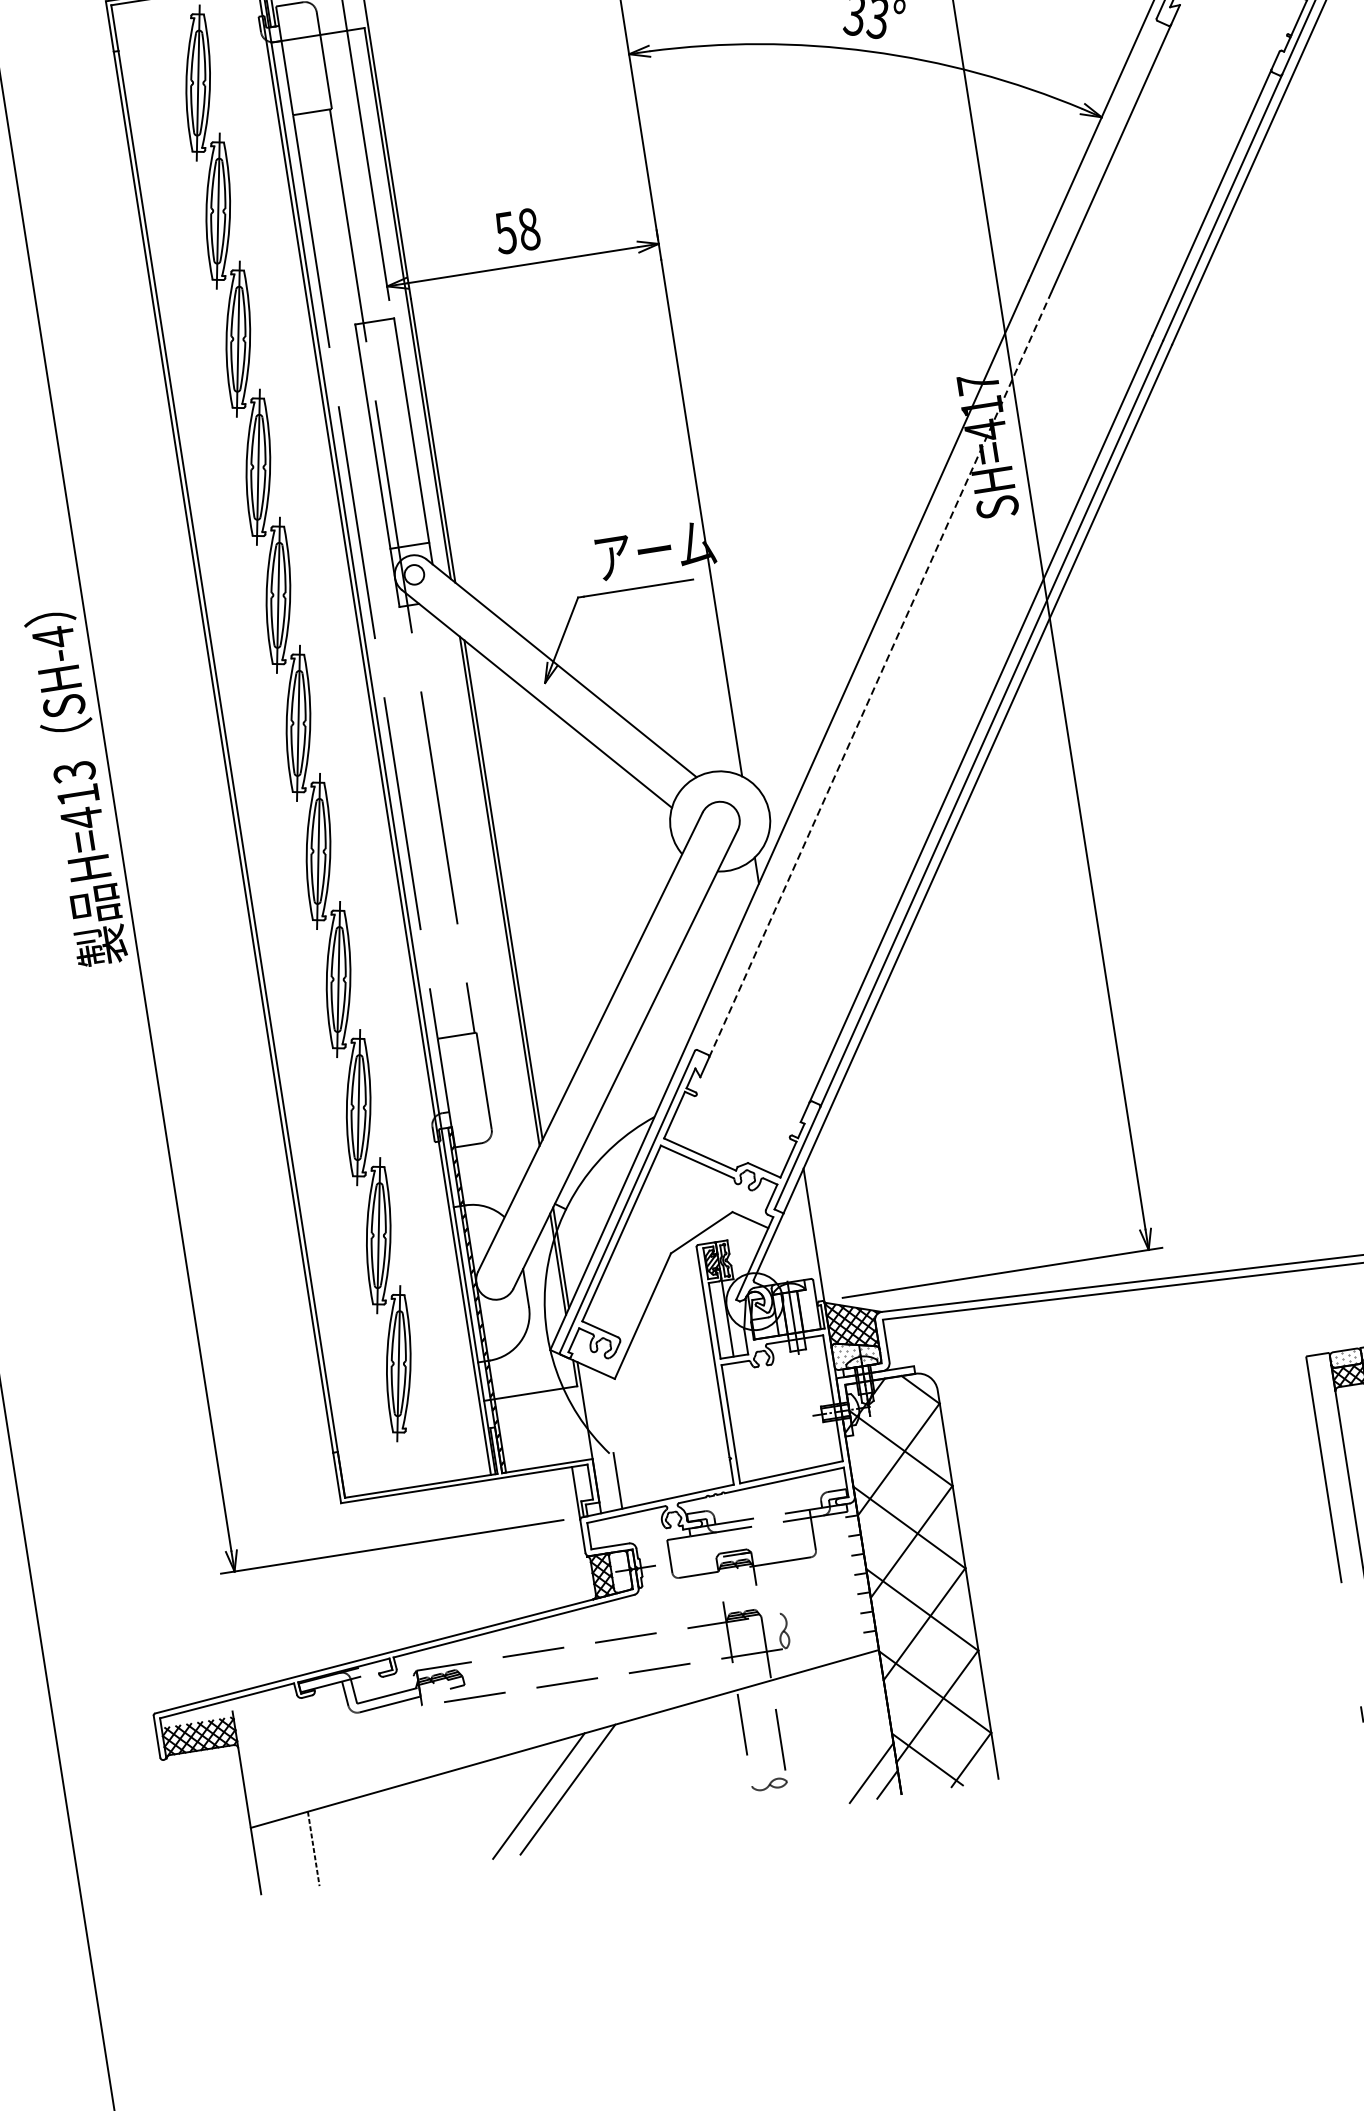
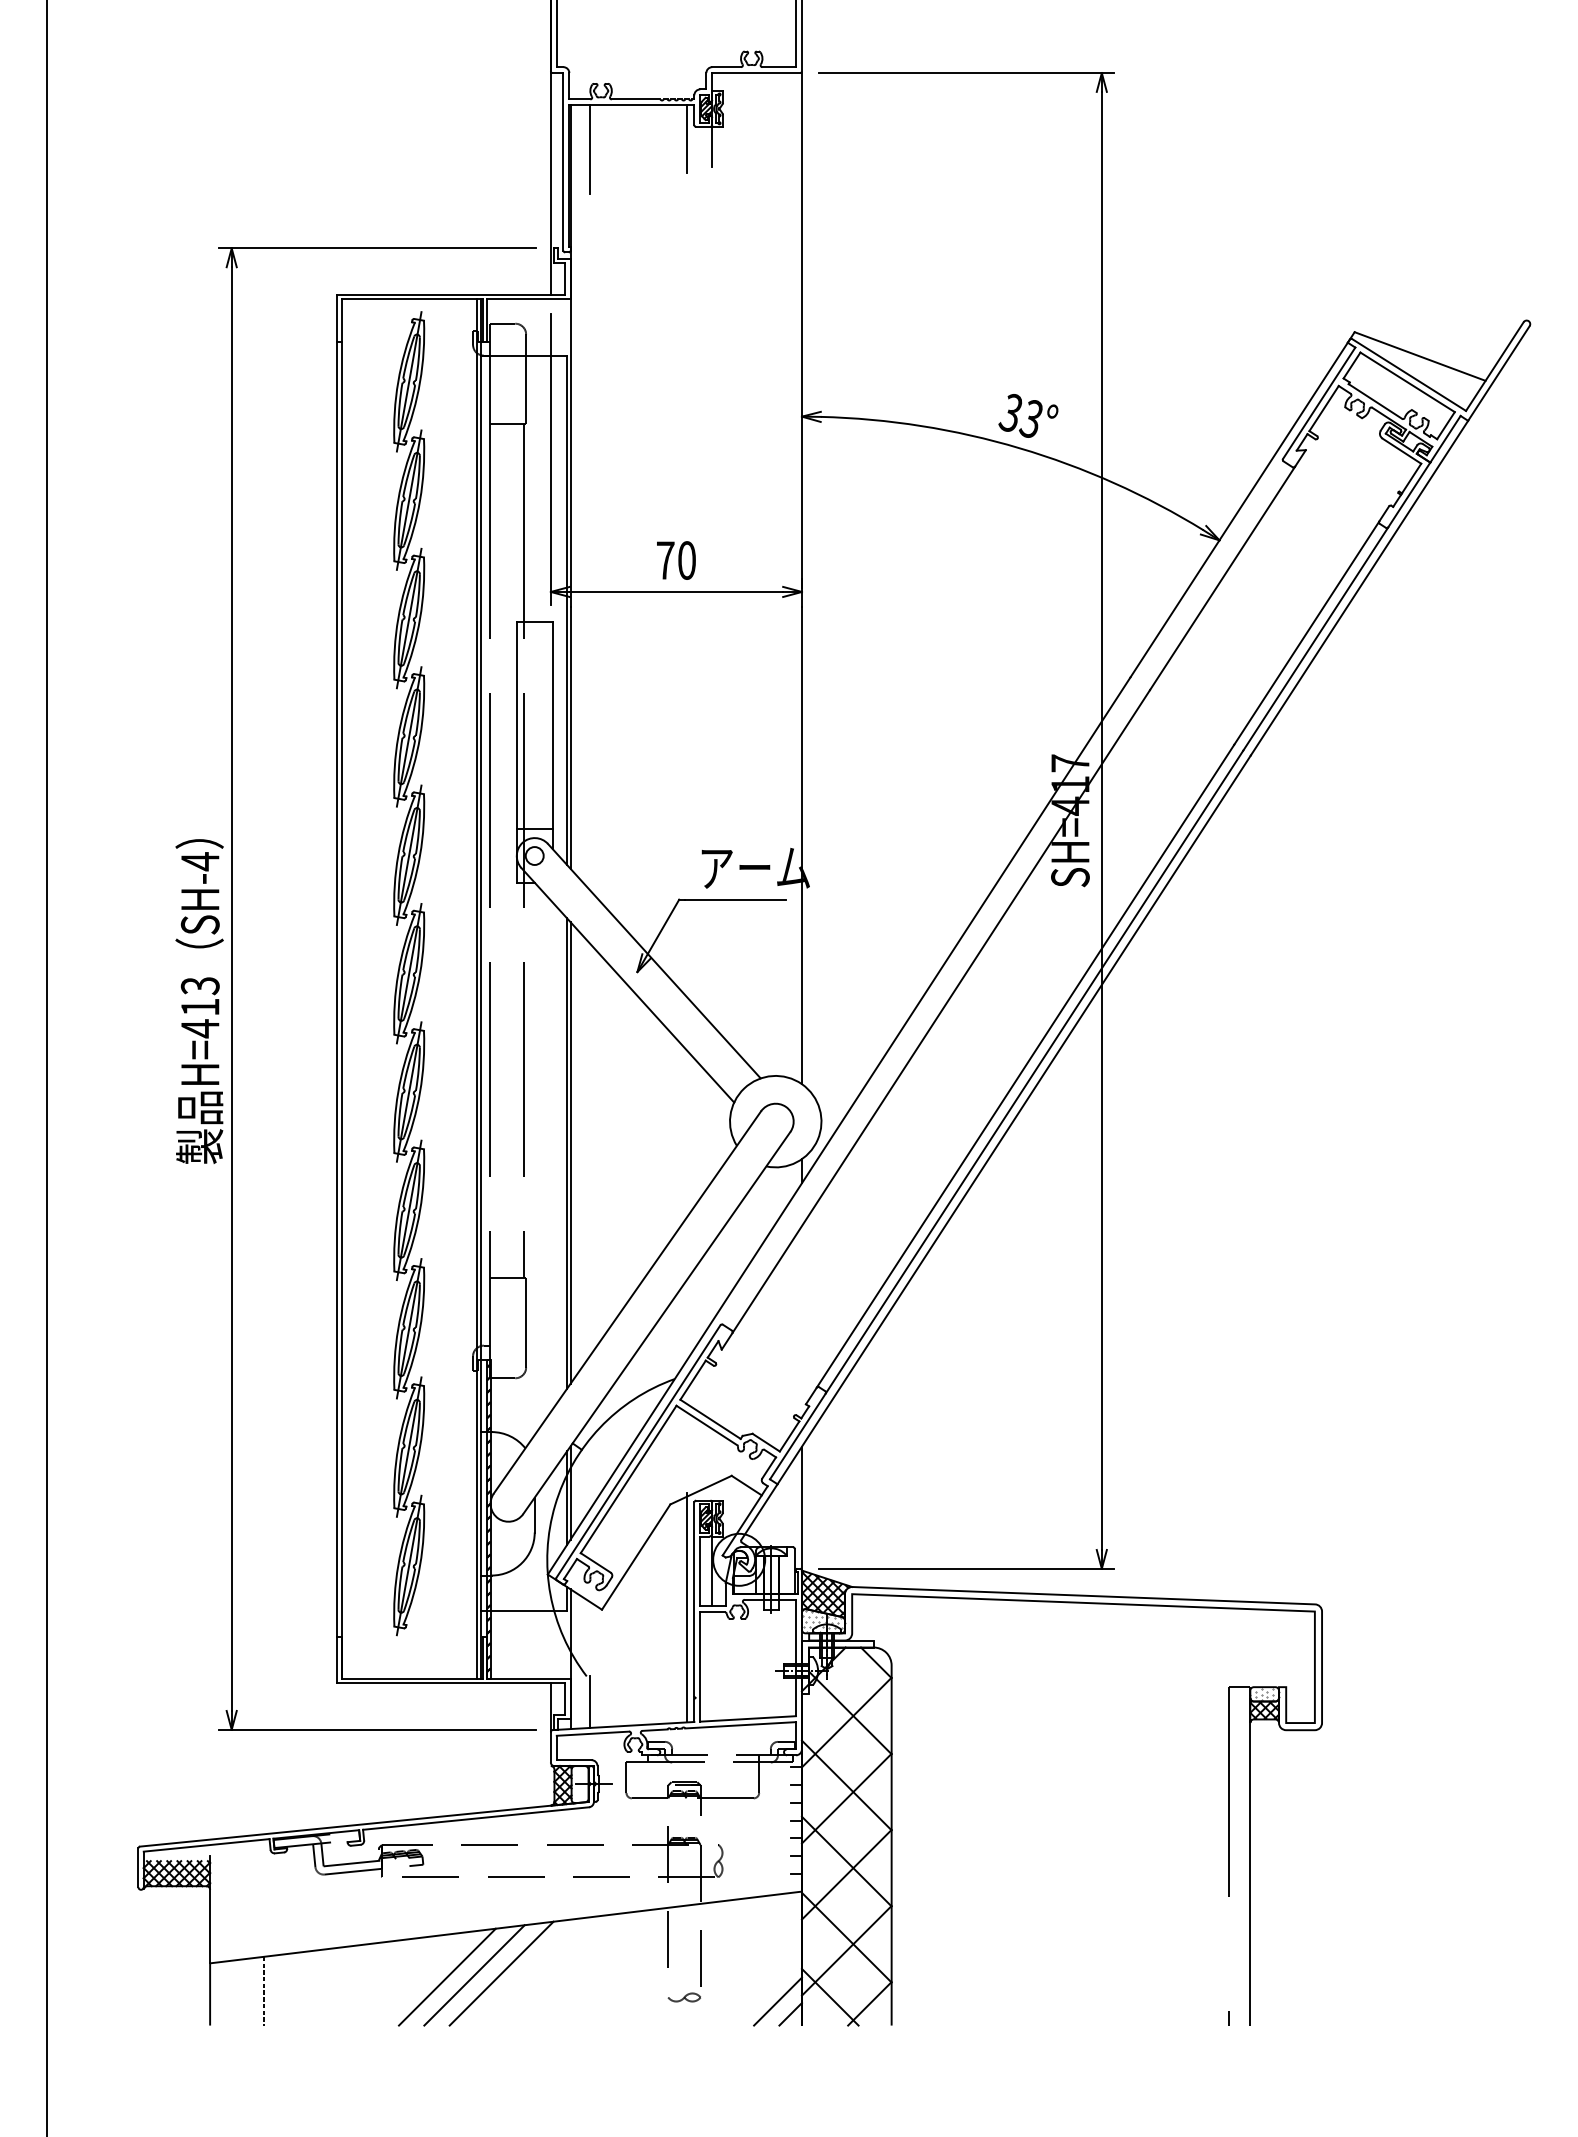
text: (516, 231) -> (675, 560), 58 -> 70
line: (880, 674) -> (941, 1011), dashed -> solid
line: (706, 1362) -> (687, 1607), added
line: (508, 1802) -> (446, 1976), added

